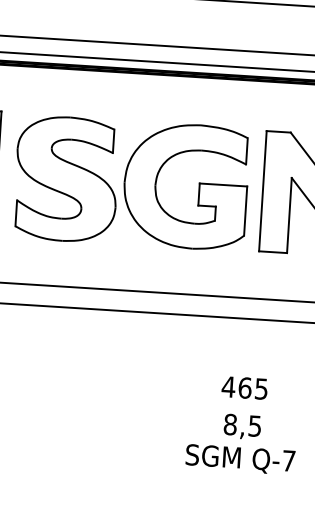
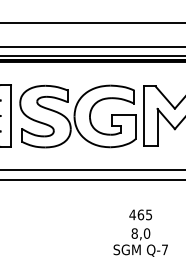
text: (253, 425) -> (146, 233), 8,5 -> 8,0

